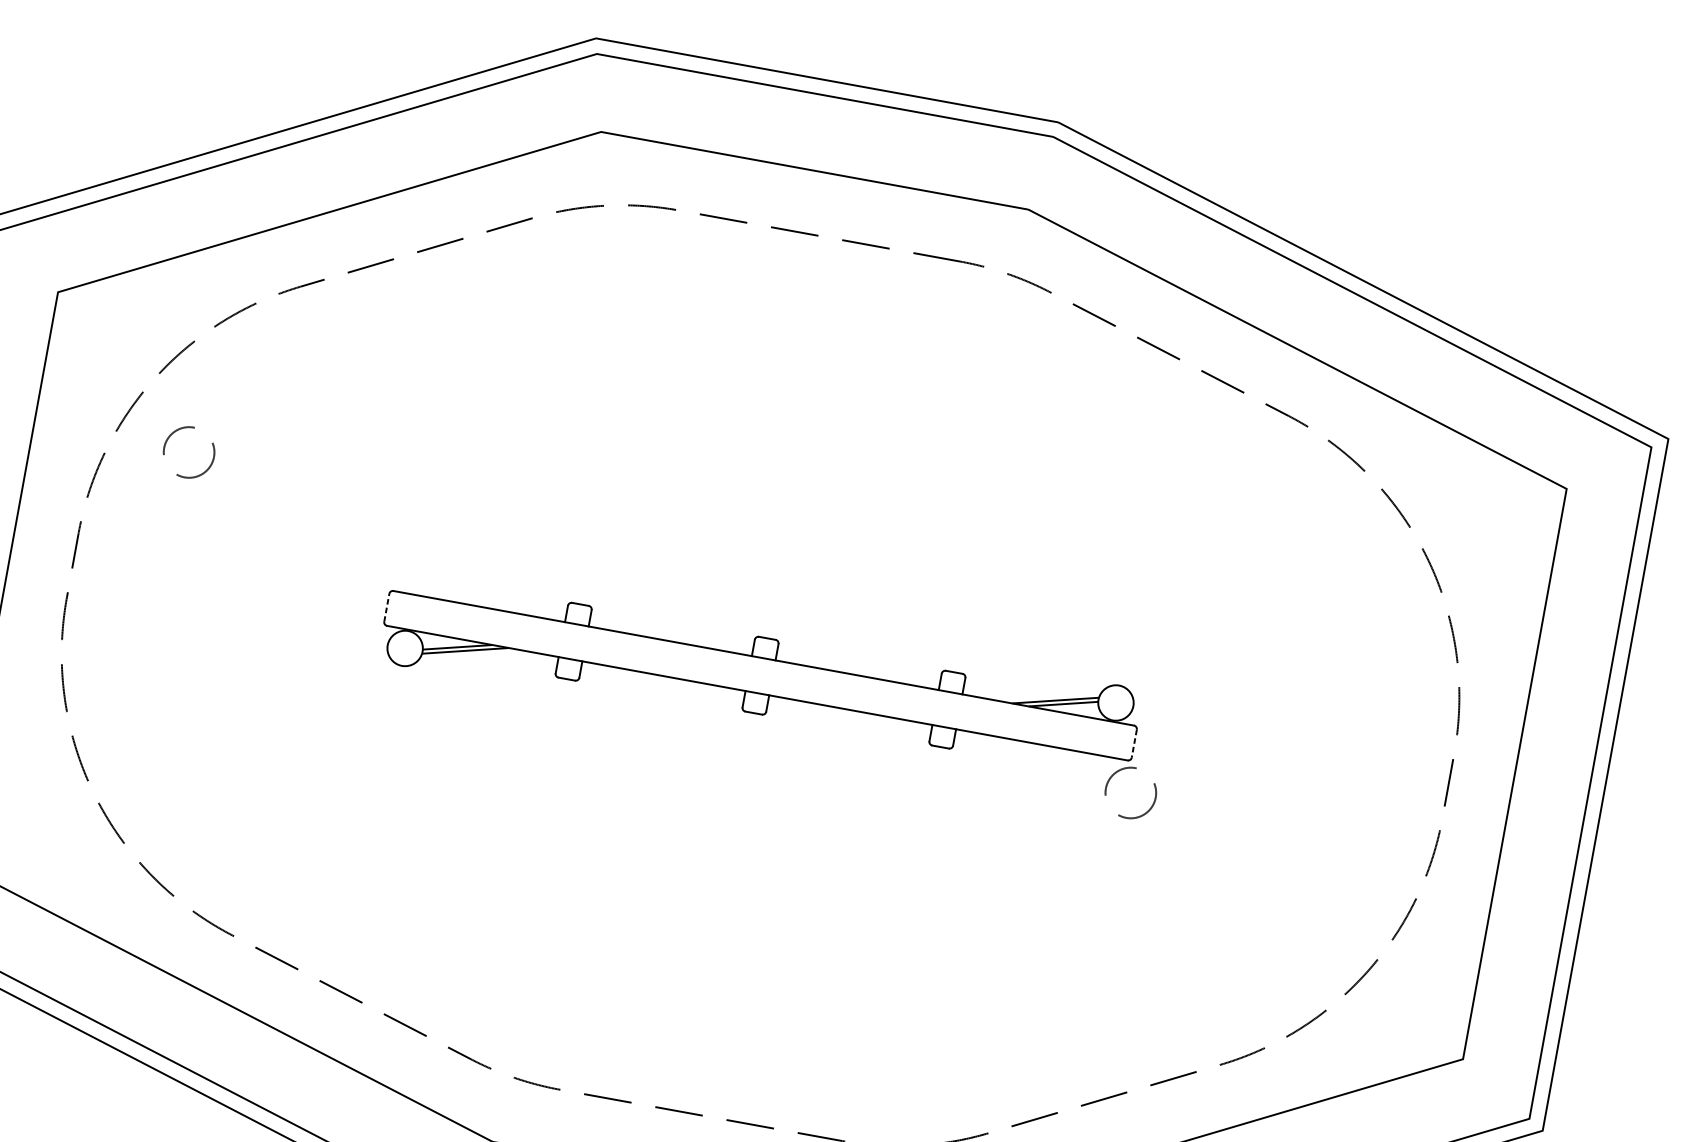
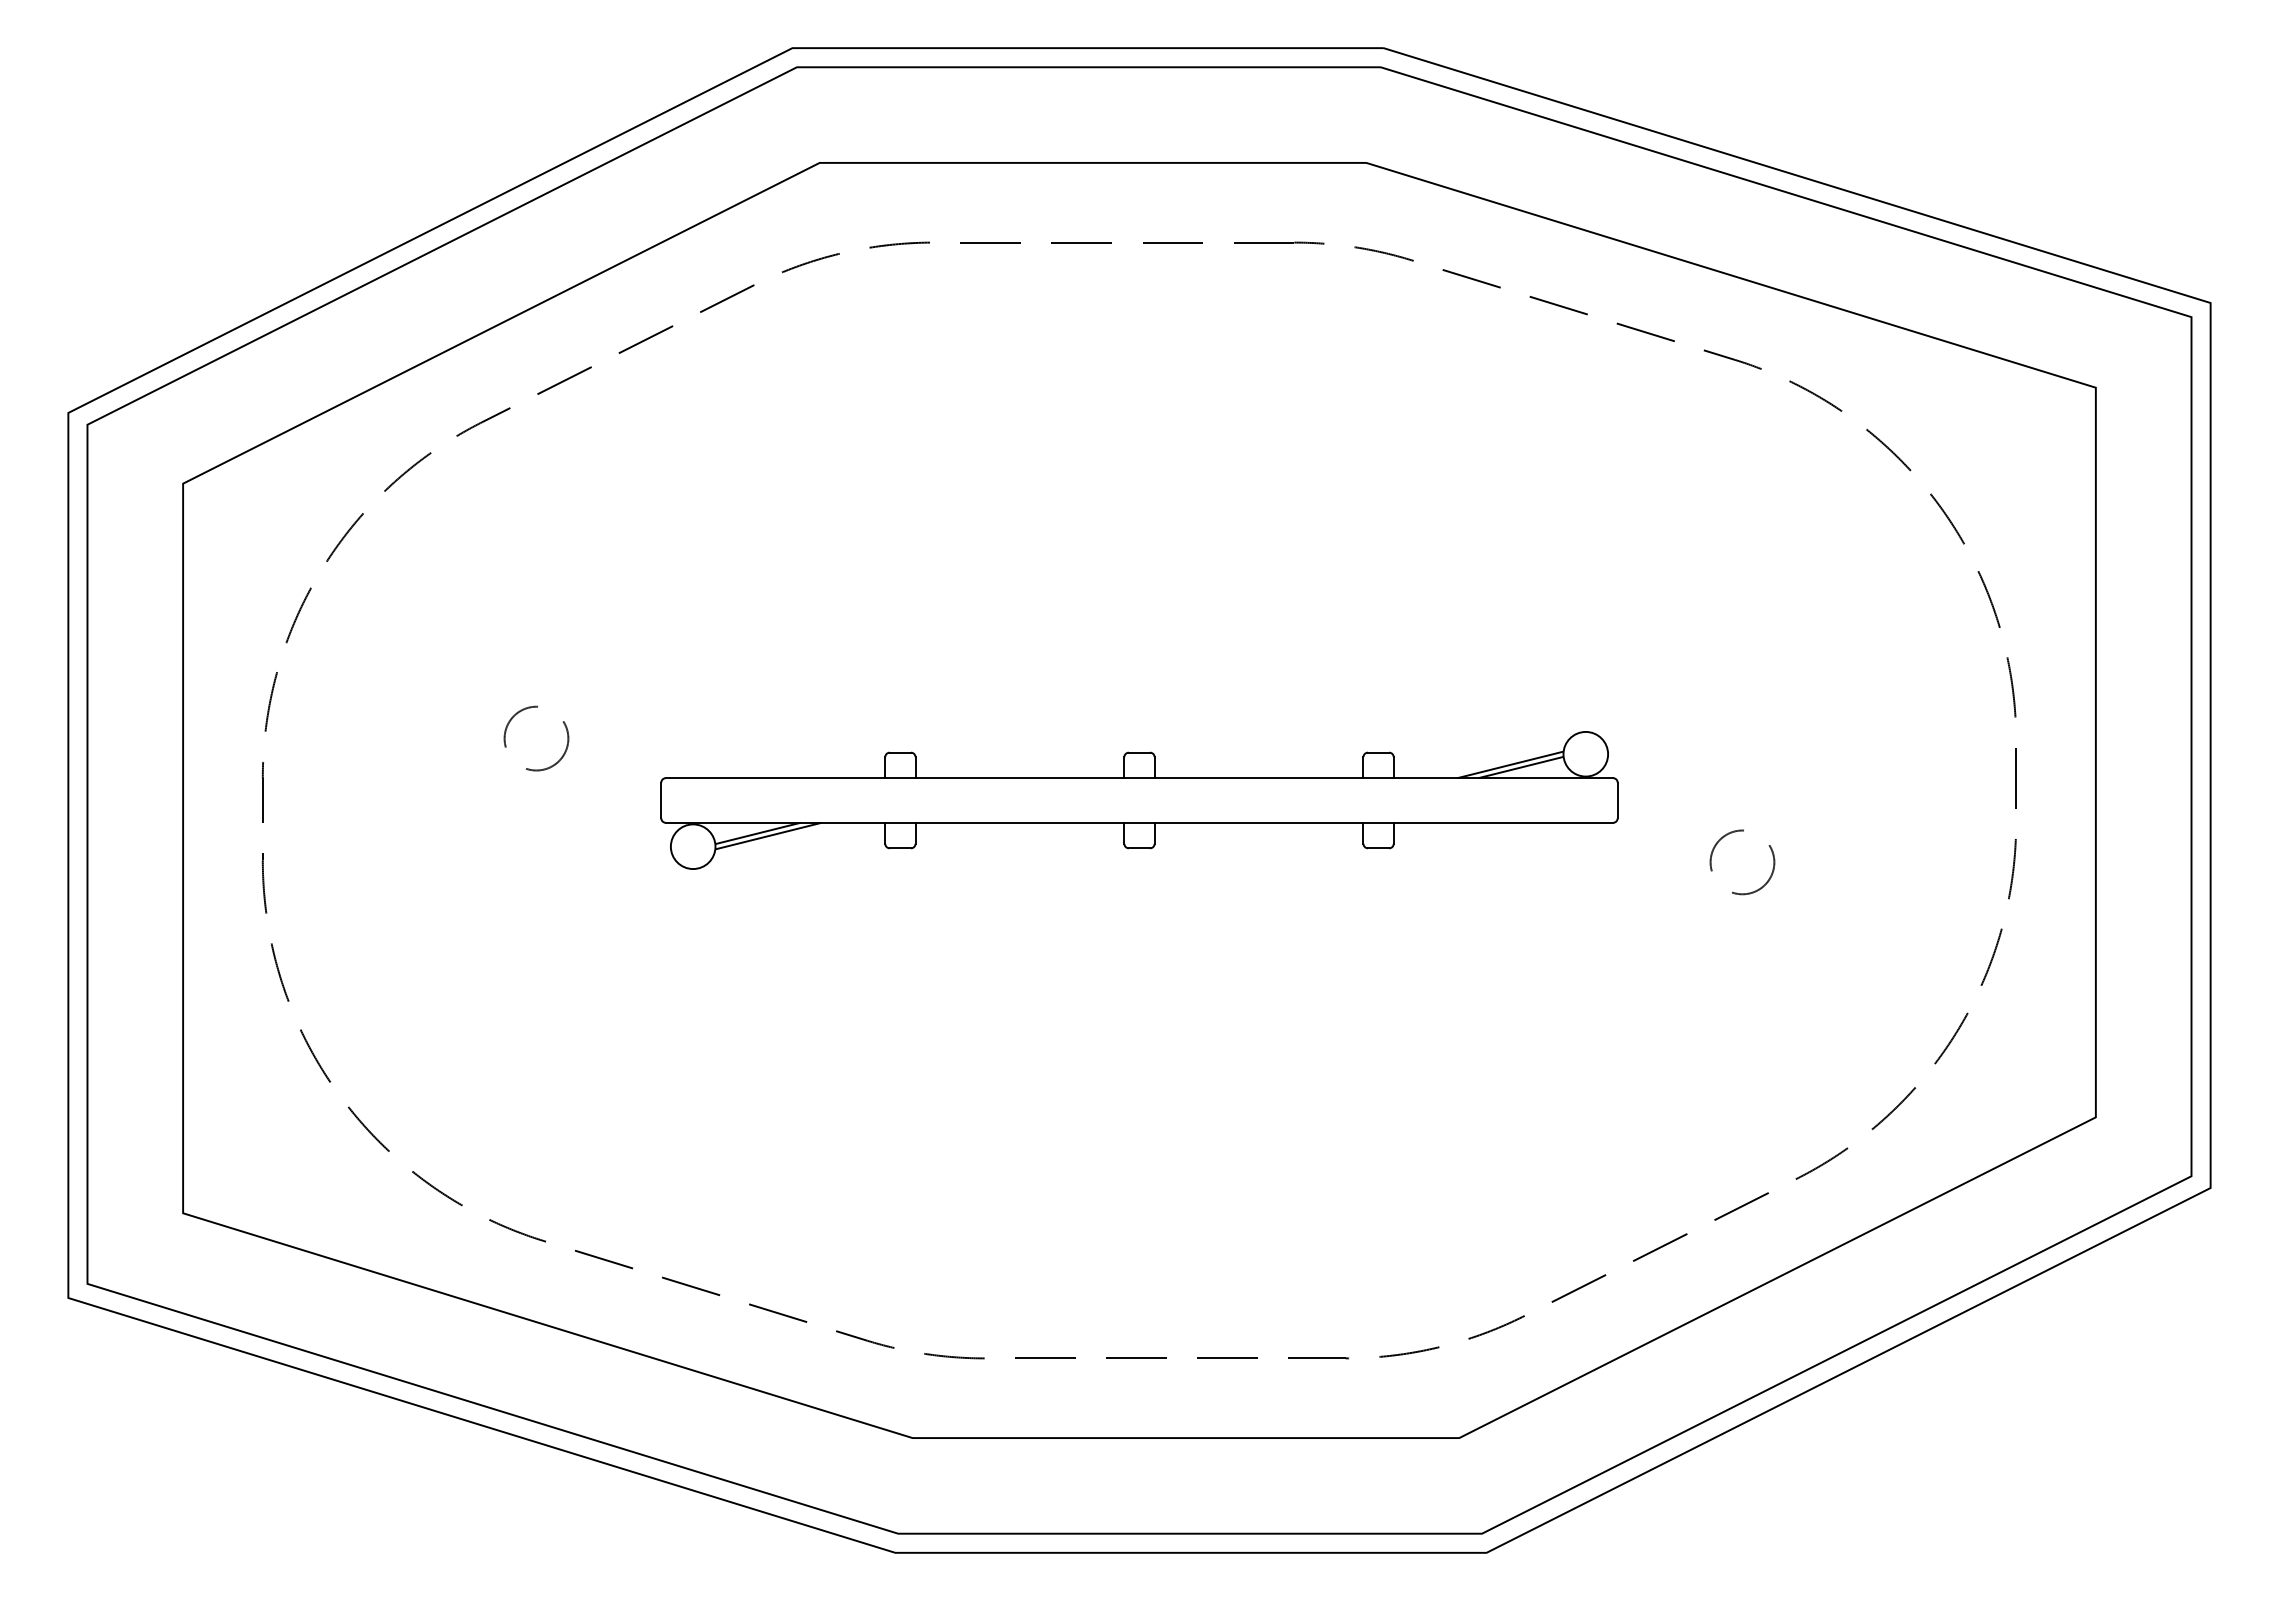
circle: (189, 452) -> (536, 738), moved
line: (386, 607) -> (661, 800), dashed -> solid
line: (1134, 743) -> (1617, 800), dashed -> solid
circle: (1130, 793) -> (1742, 862), moved

